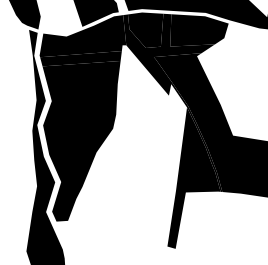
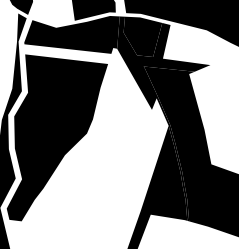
fill: (199, 30) -> (196, 47), removed
fill: (80, 58) -> (66, 53), removed

